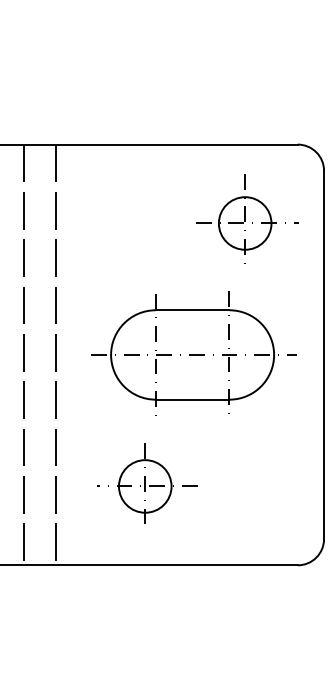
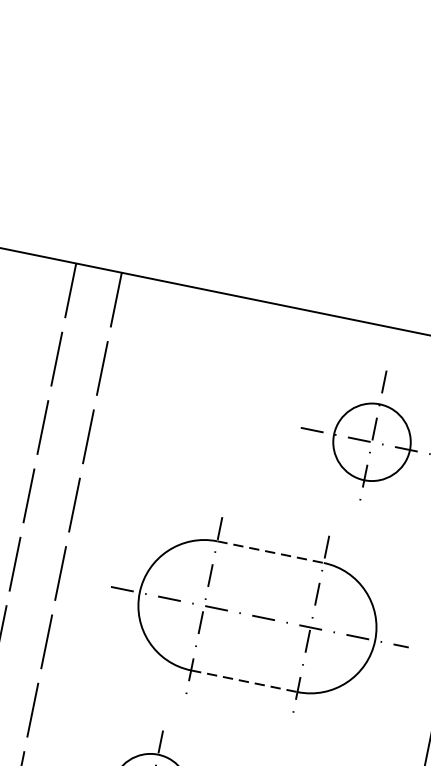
line: (192, 310) -> (270, 552), solid -> dashed
line: (192, 399) -> (244, 680), solid -> dashed

